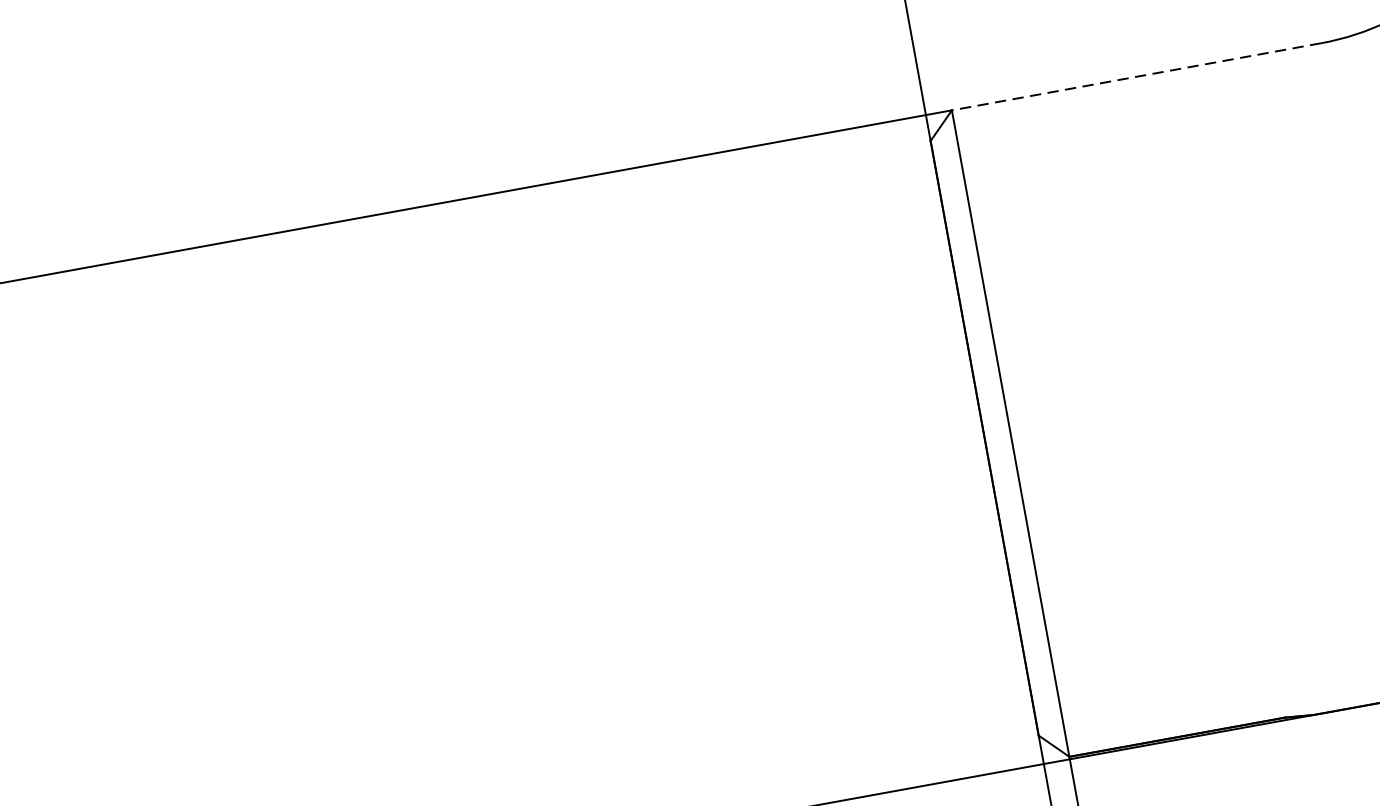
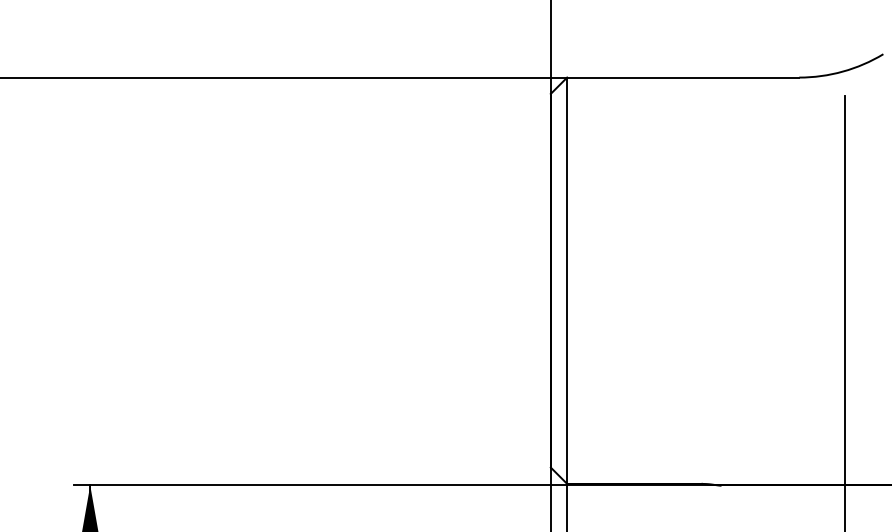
line: (1135, 76) -> (682, 77), dashed -> solid

